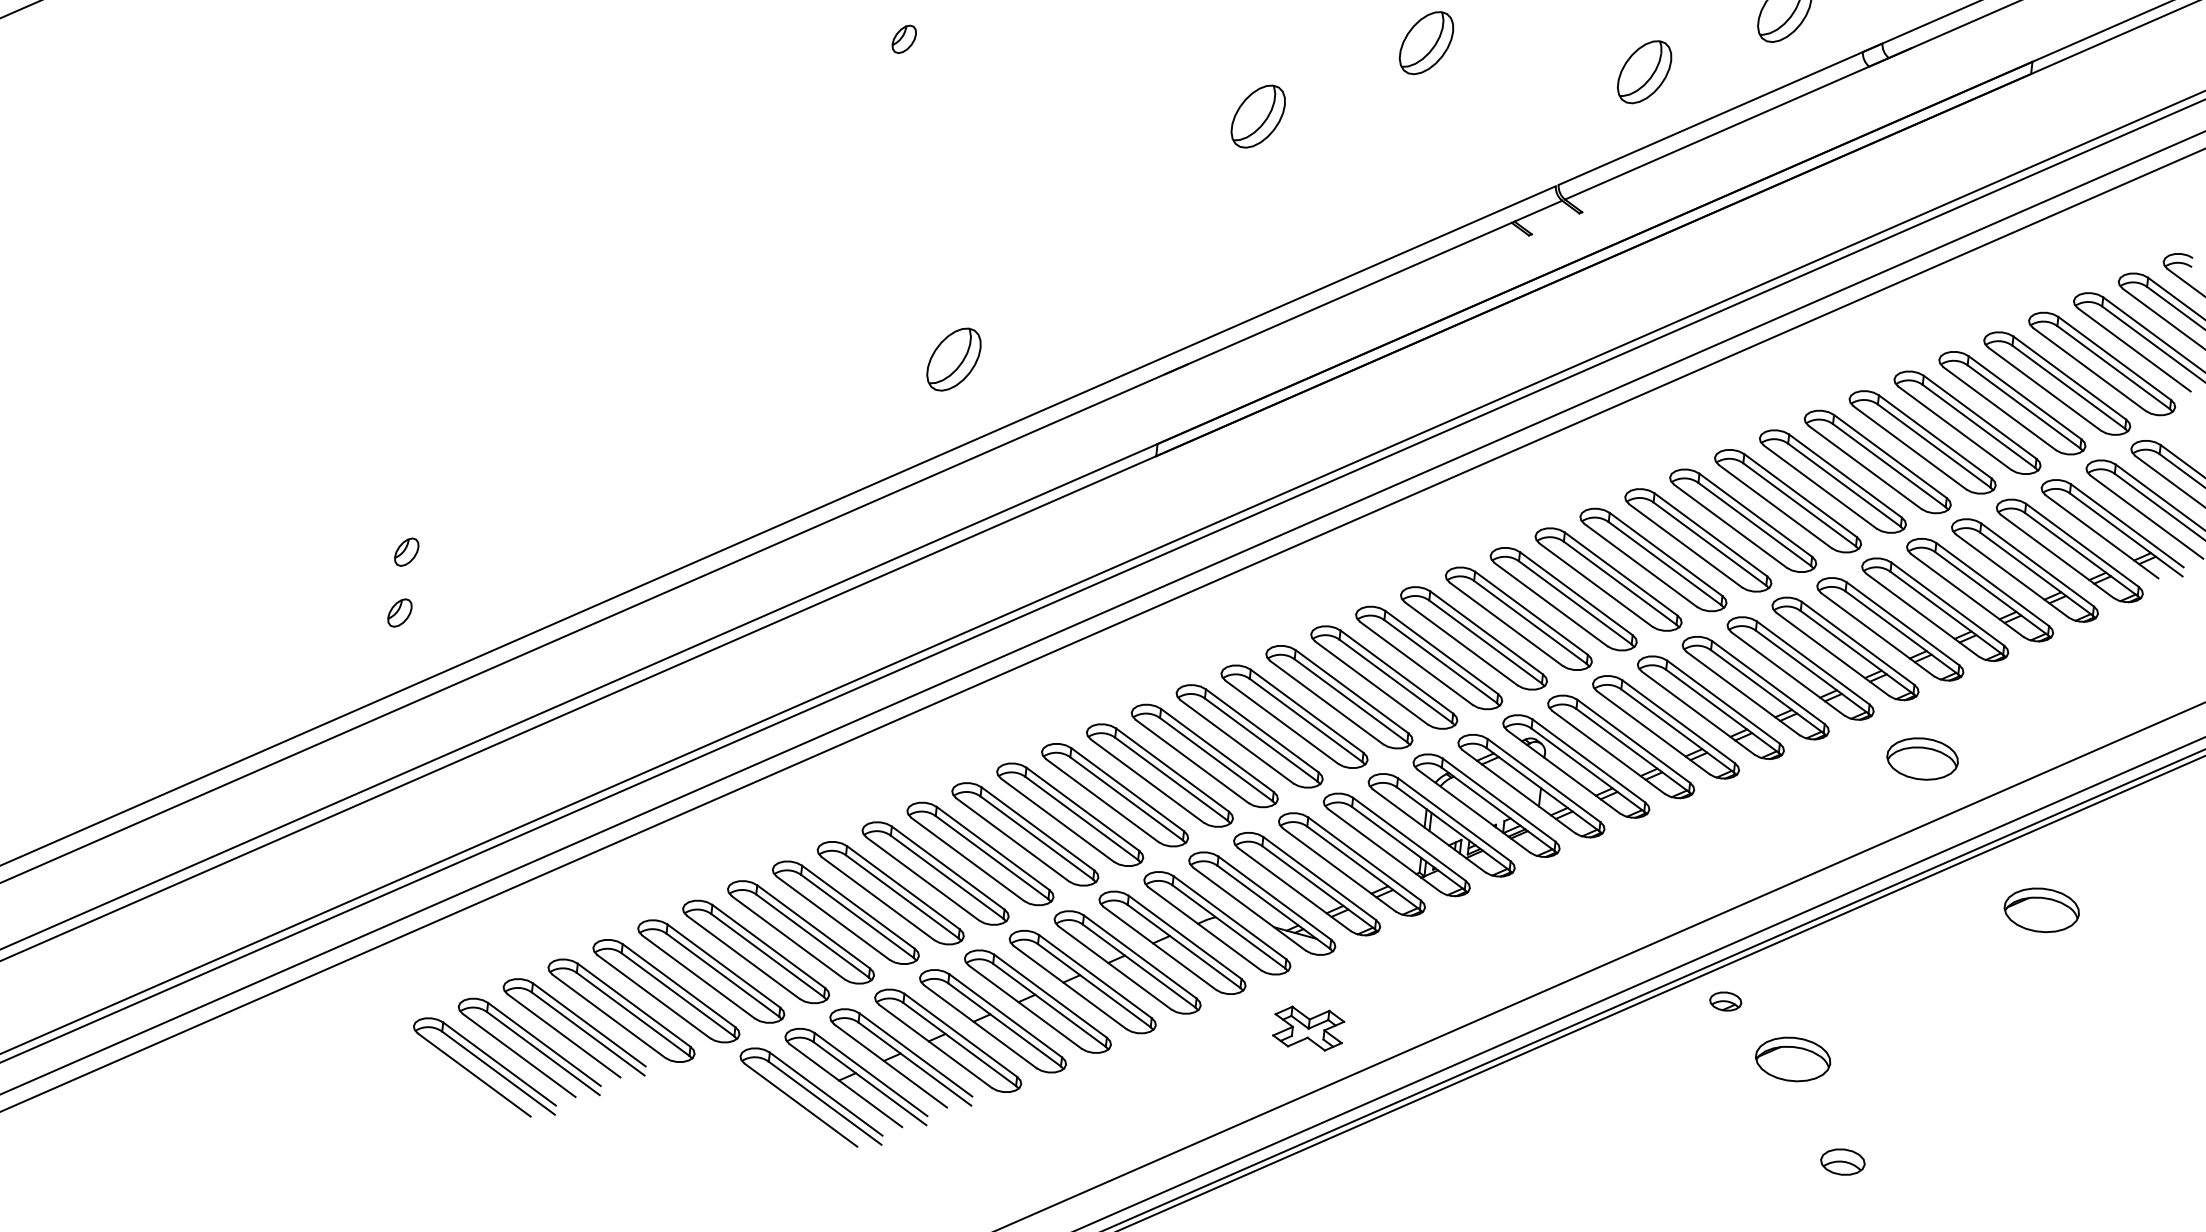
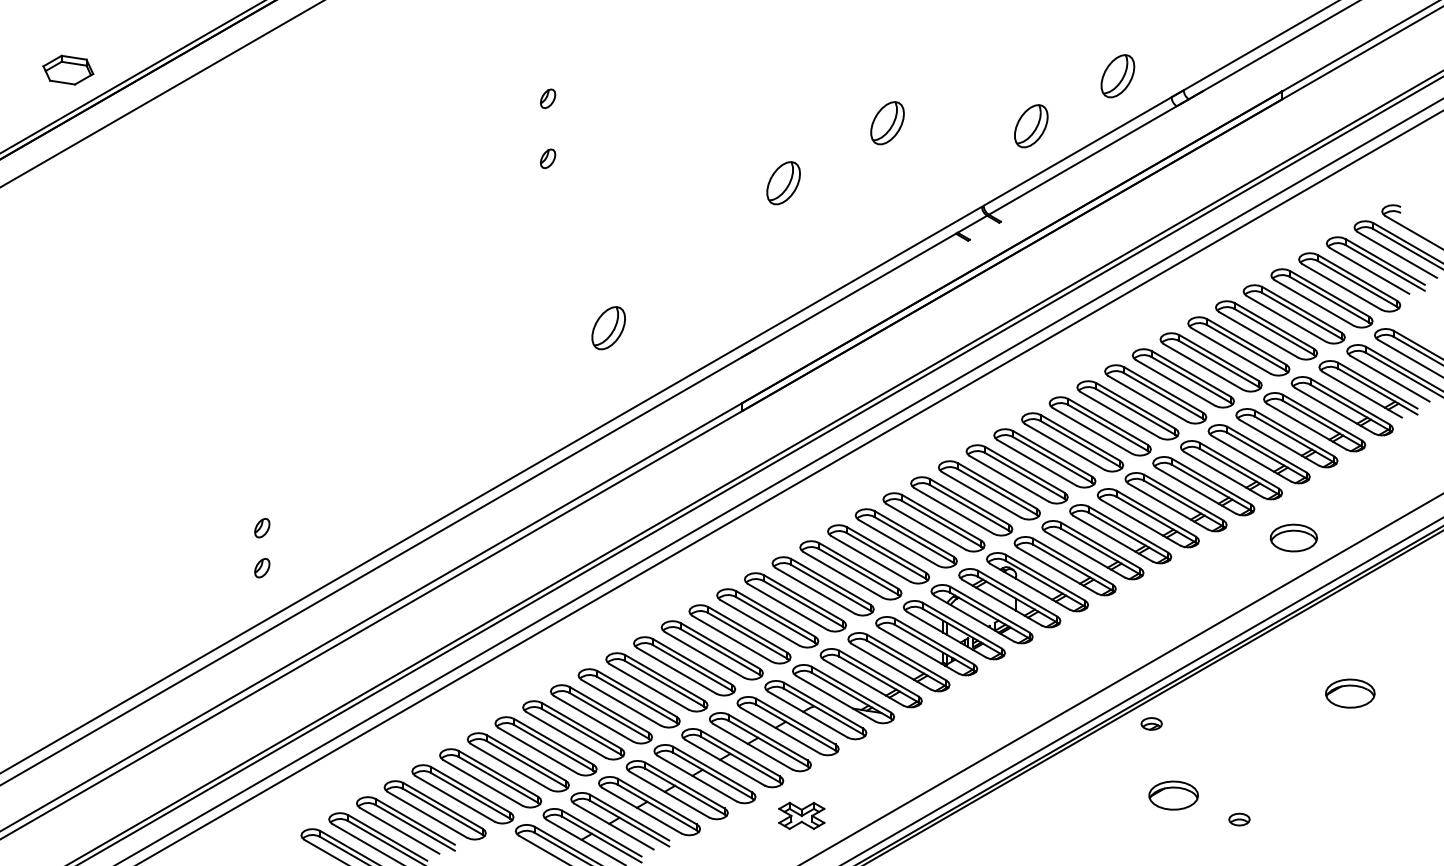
part: (953, 359) -> (608, 328), moved
part: (1922, 758) -> (1293, 537), moved
part: (2042, 910) -> (1350, 693), moved
part: (1308, 1027) -> (801, 815), moved
part: (1792, 1059) -> (1173, 795), moved
part: (1842, 1161) -> (1239, 819), size x0.71

